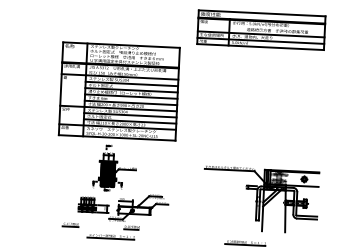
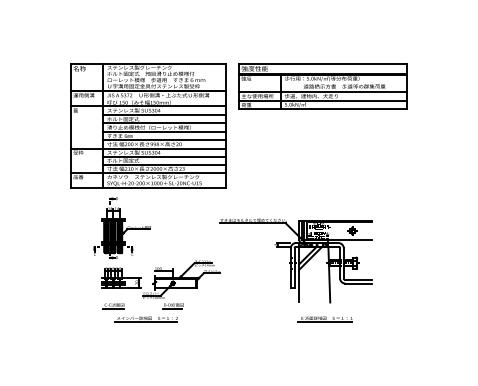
part: (260, 30) -> (322, 86), moved
part: (114, 168) -> (121, 228), moved
part: (260, 199) -> (295, 260), moved
part: (70, 225) -> (113, 306), moved

